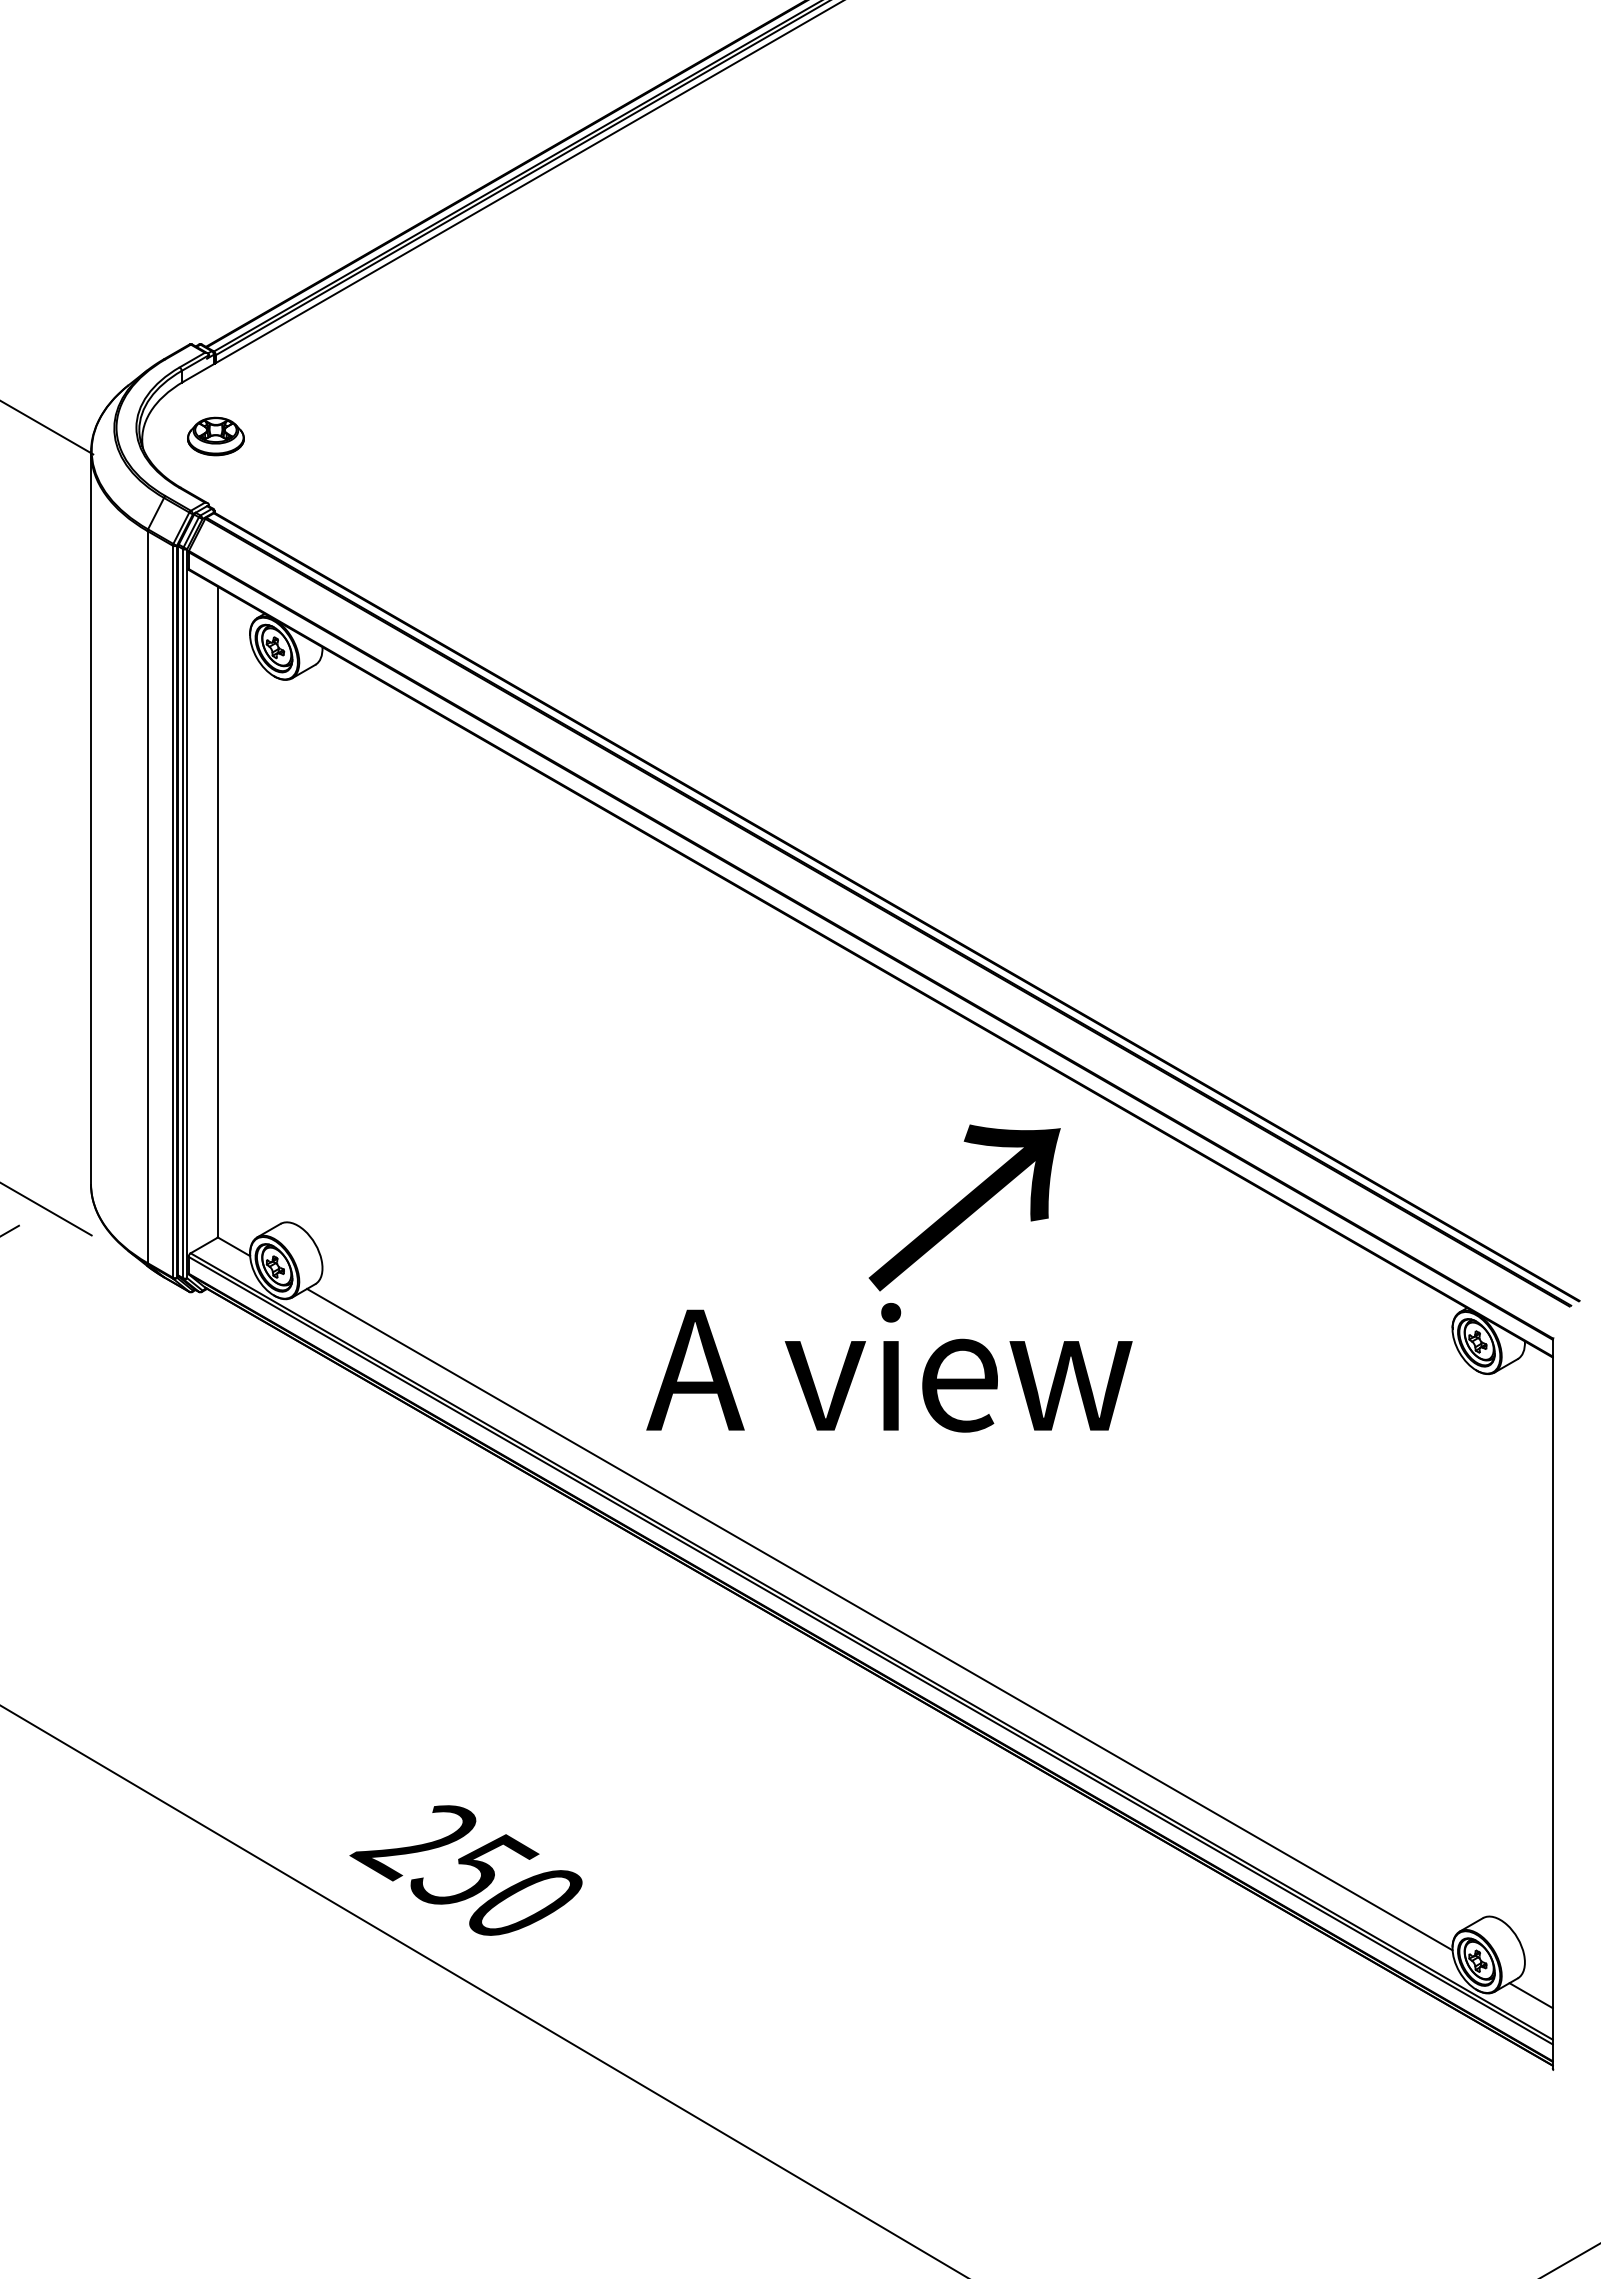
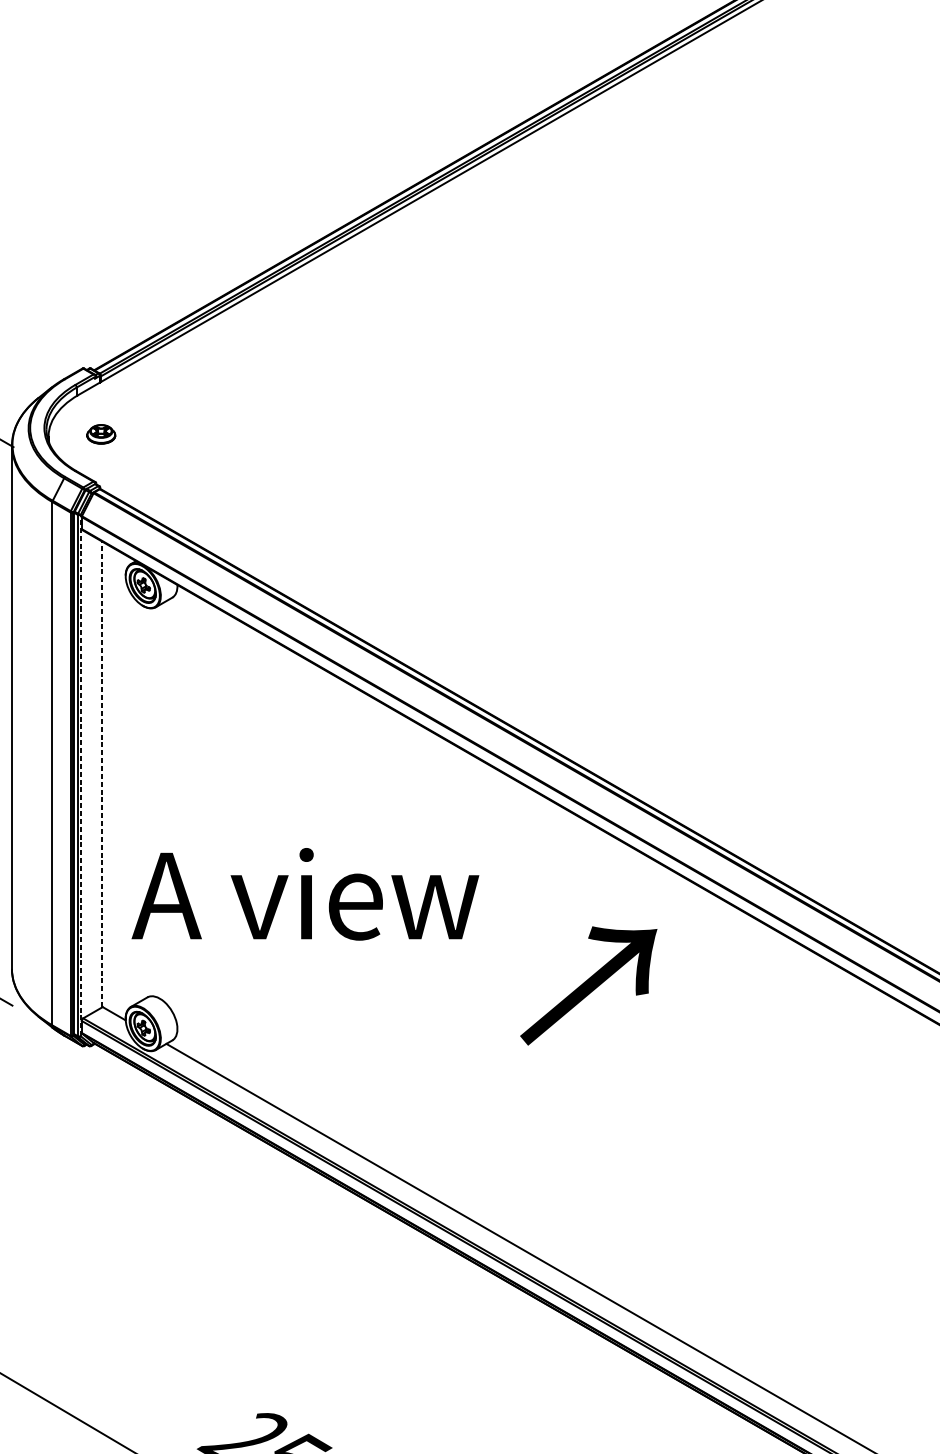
part: (215, 436) -> (100, 434), size x0.7
line: (217, 911) -> (102, 774), solid -> dashed
line: (187, 913) -> (80, 775), solid -> dashed
text: (964, 1207) -> (588, 985), moved
text: (889, 1367) -> (305, 894), moved

